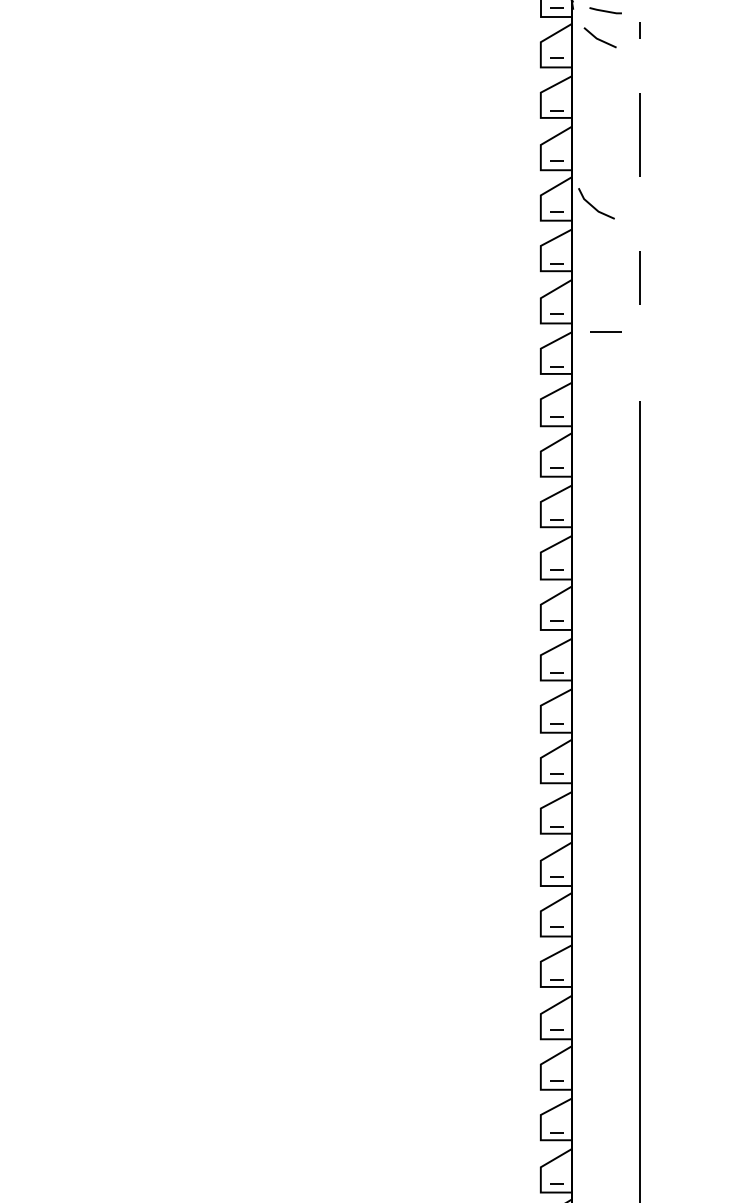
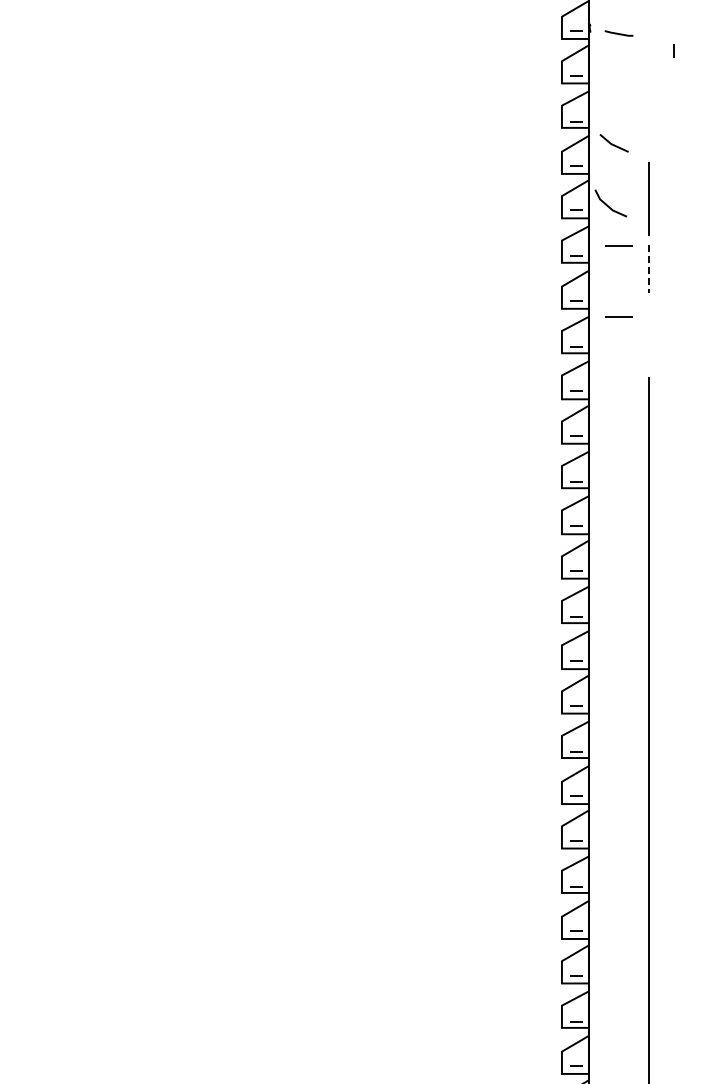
line: (639, 30) -> (673, 50), moved
part: (599, 37) -> (613, 143), moved
line: (639, 134) -> (648, 198), moved
line: (605, 251) -> (618, 245), added
line: (640, 278) -> (649, 269), solid -> dashed

